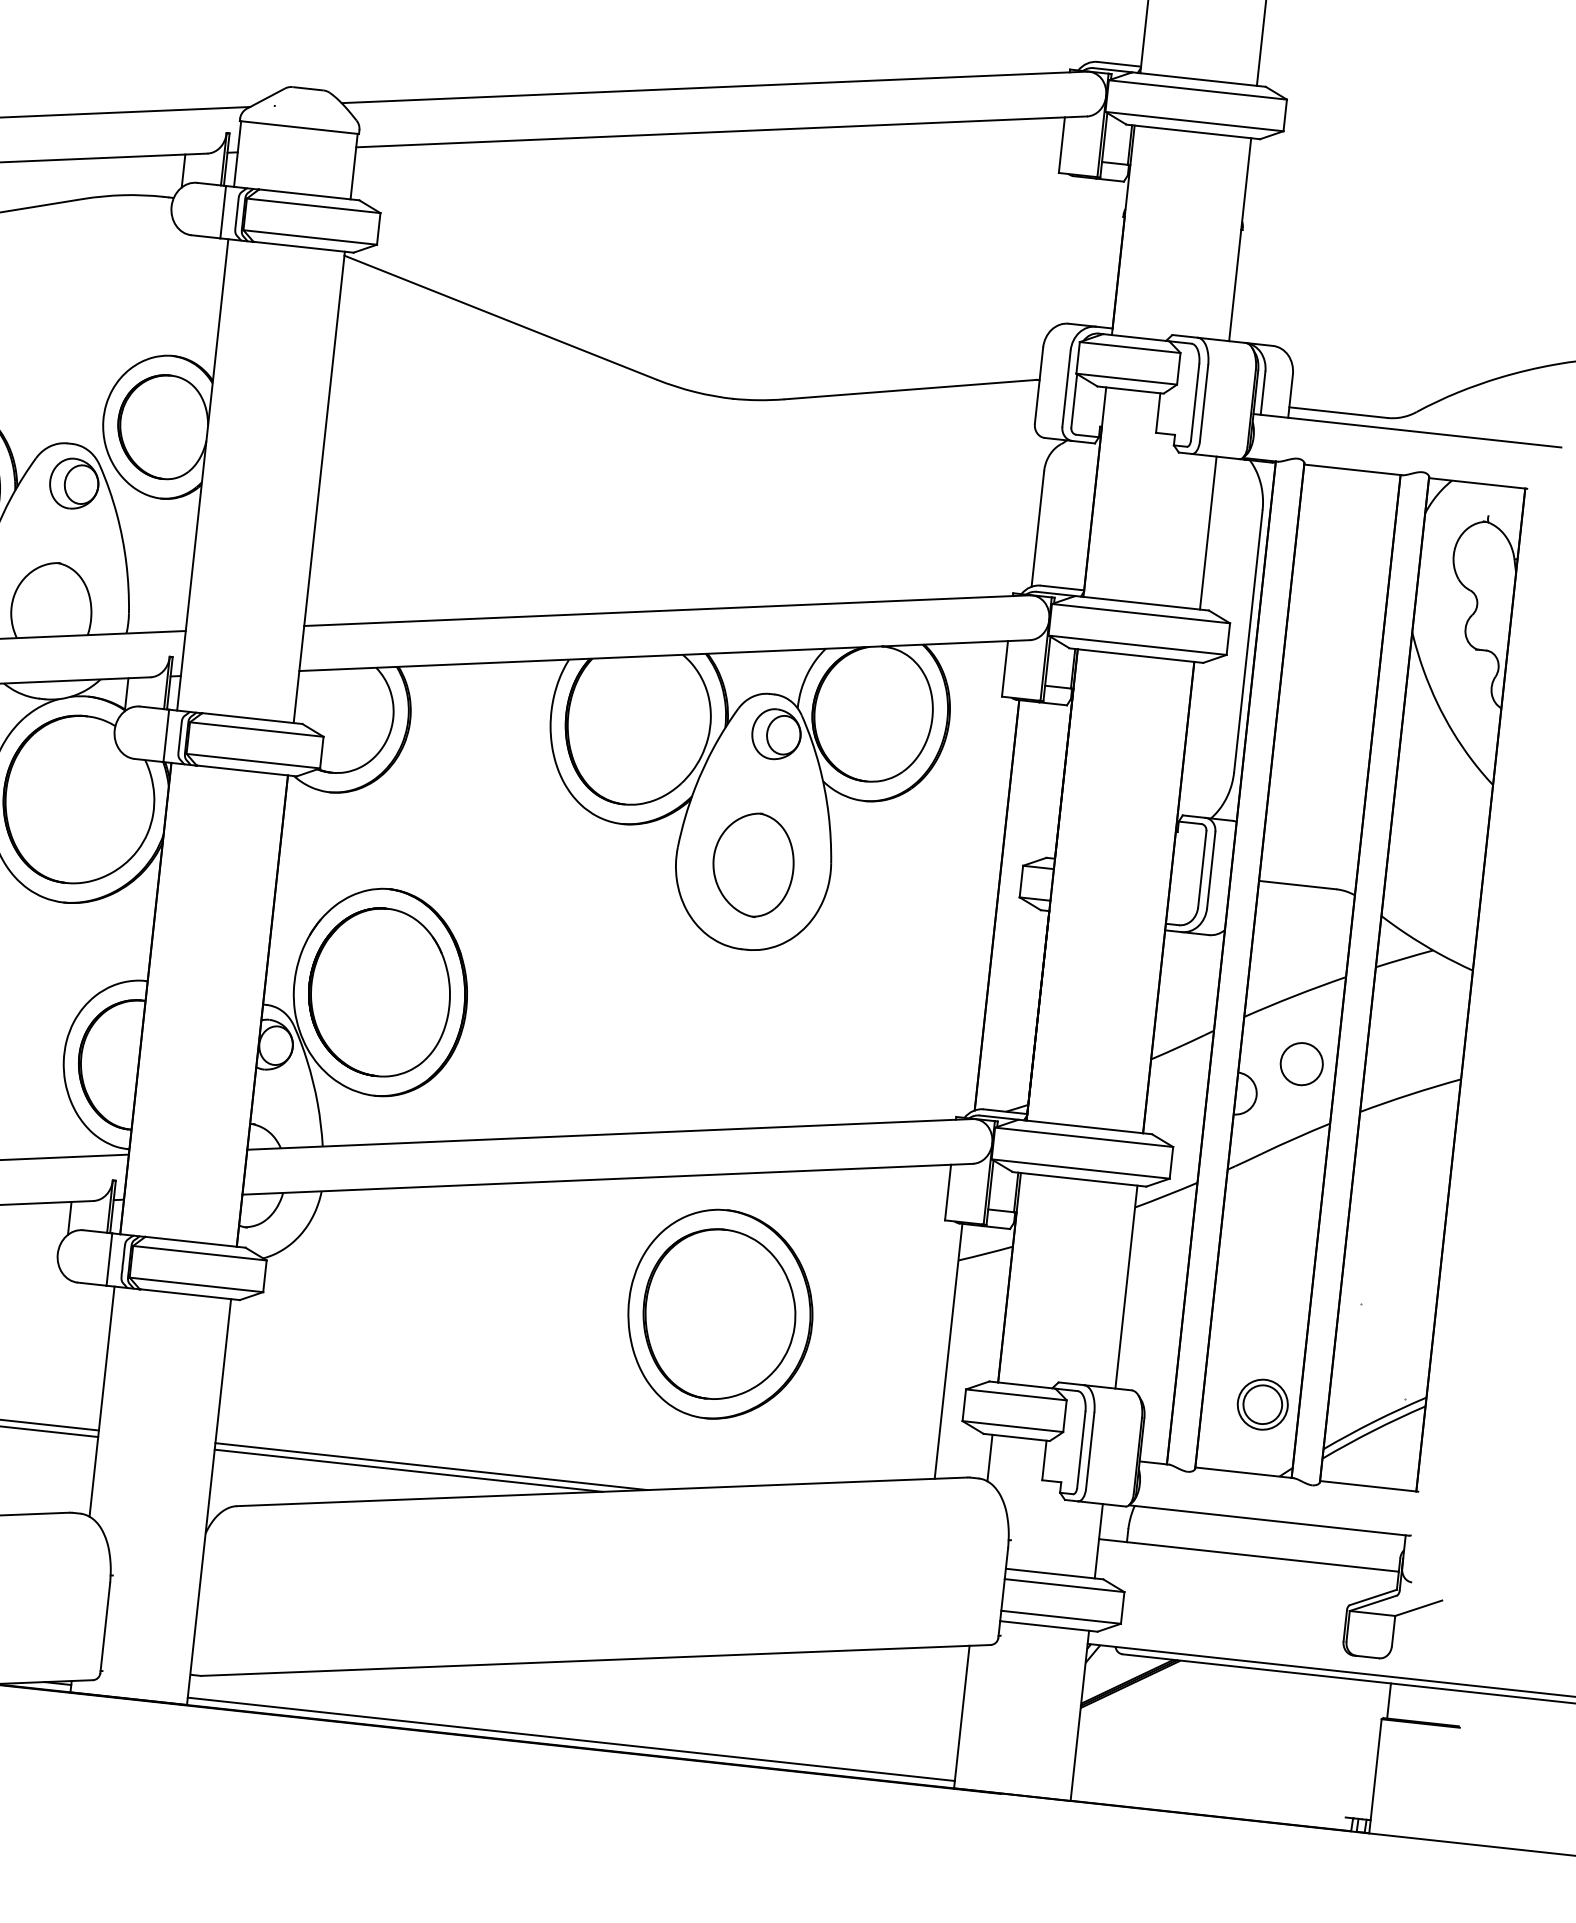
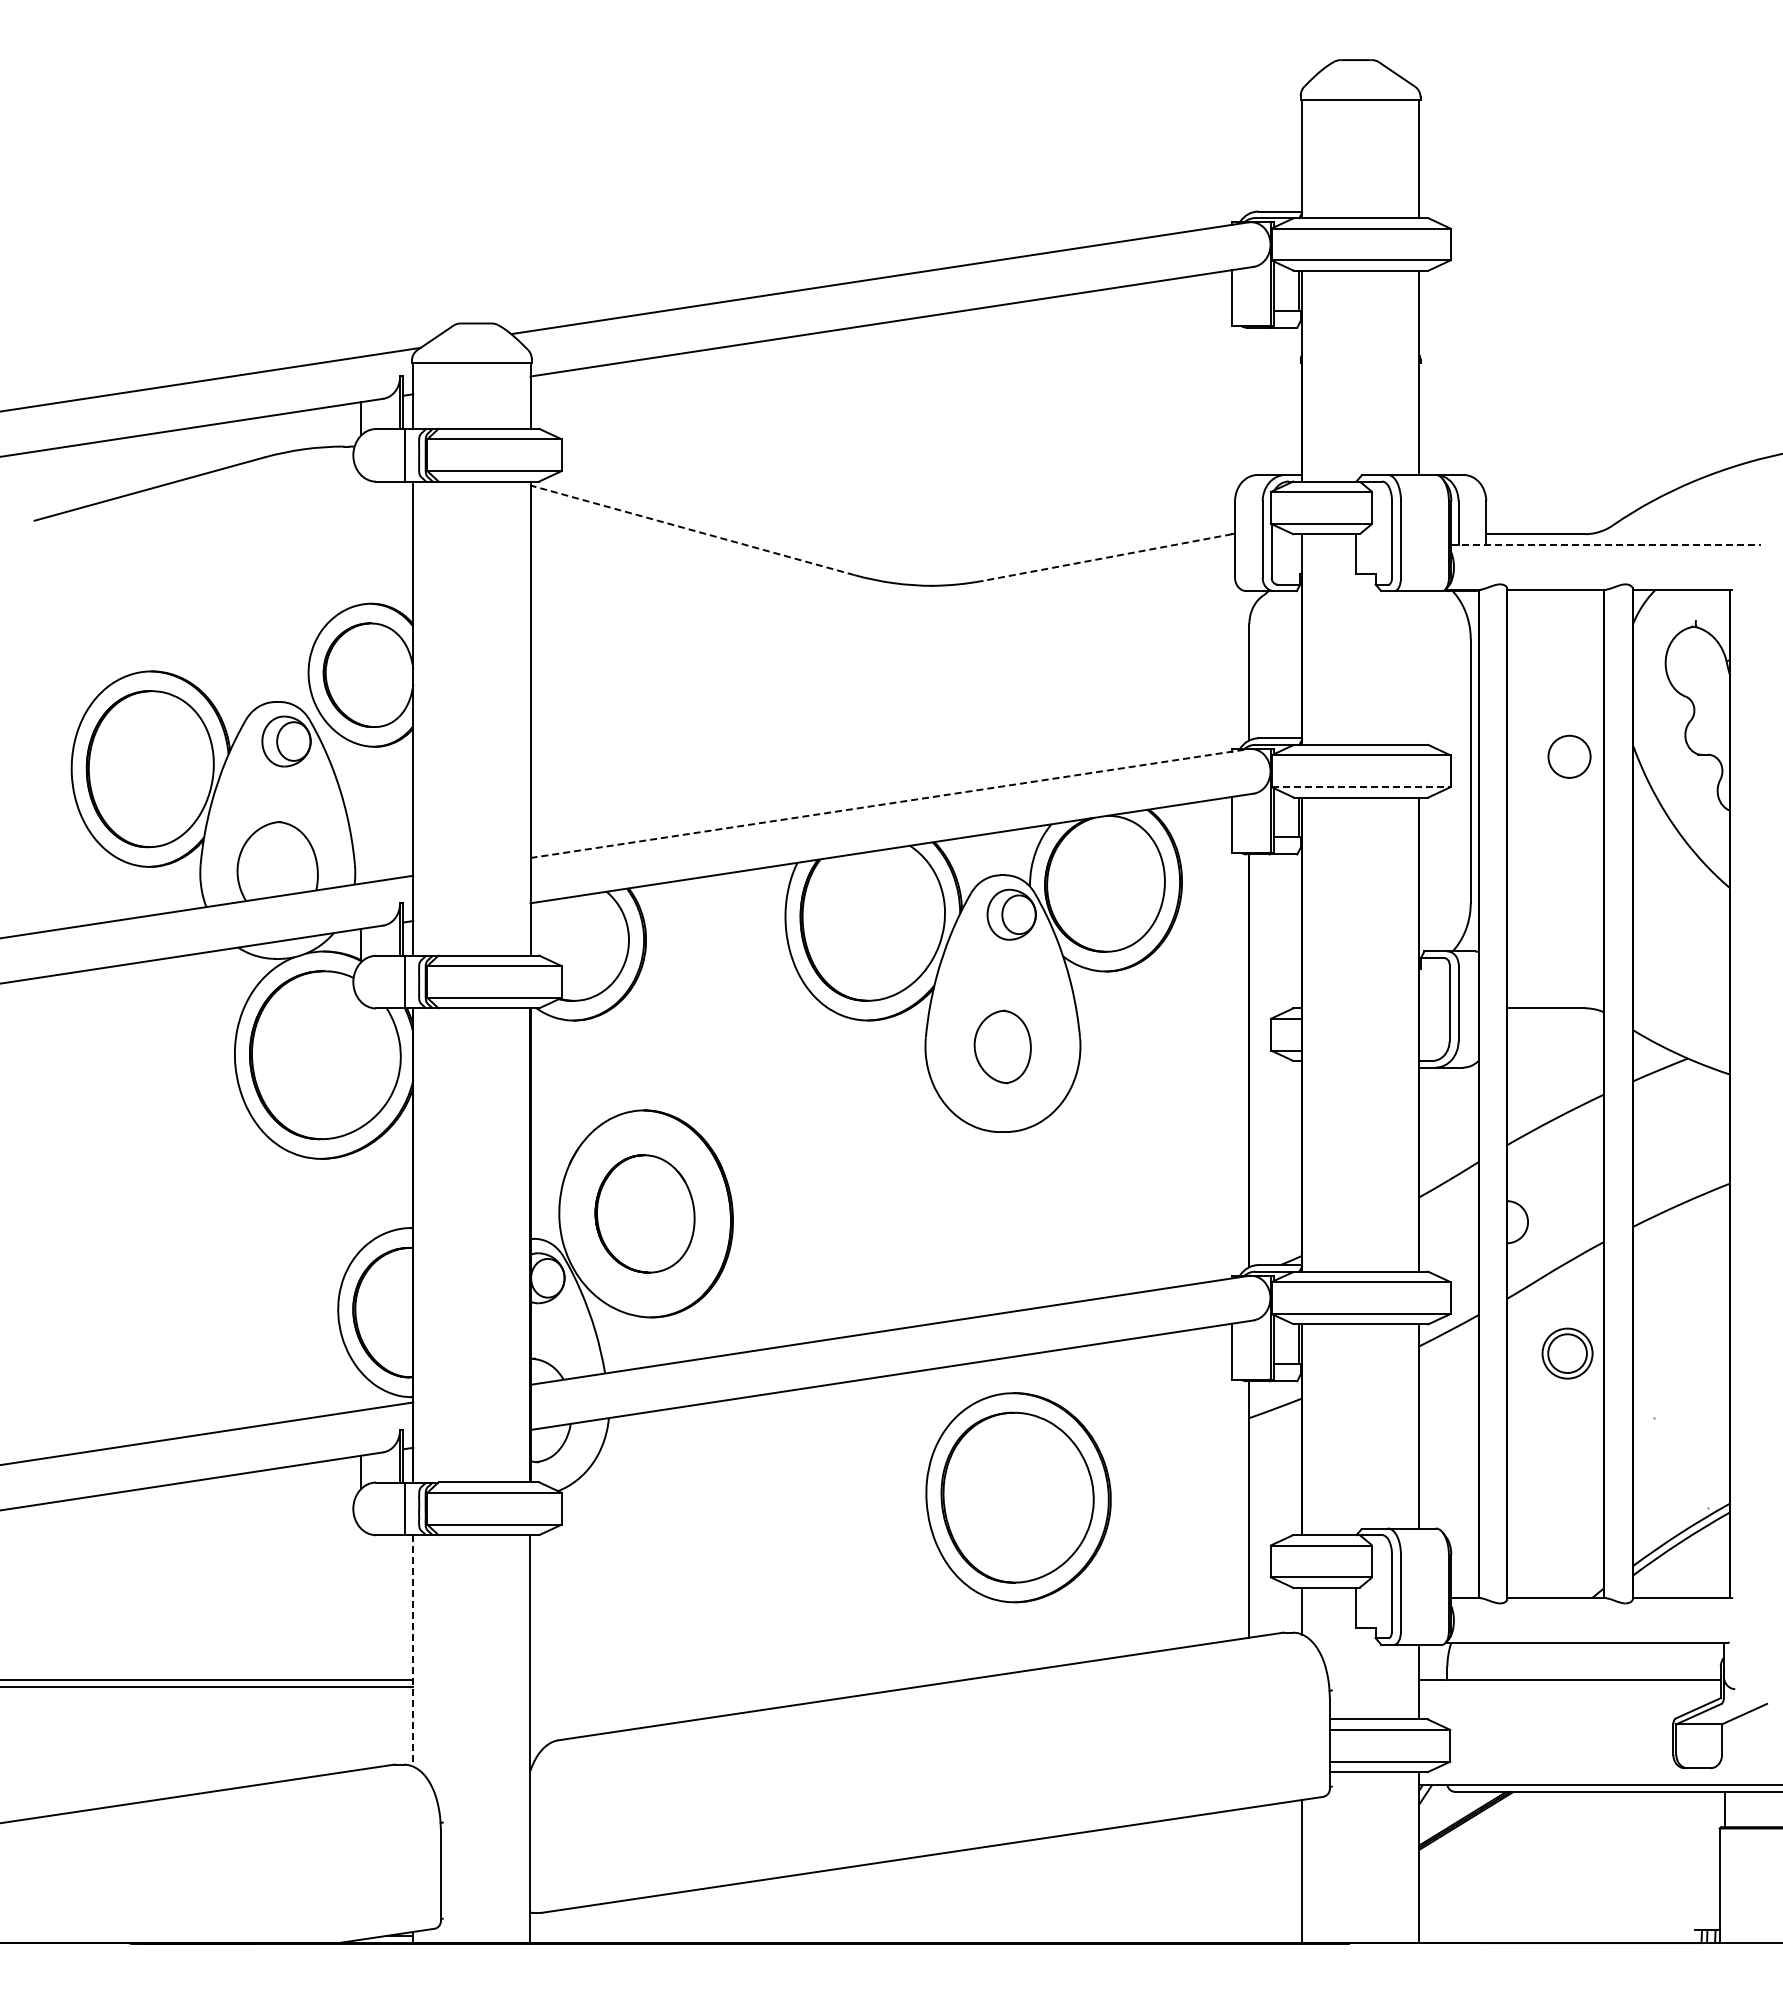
line: (499, 317) -> (691, 530), solid -> dashed
line: (910, 389) -> (1107, 557), solid -> dashed
line: (1407, 430) -> (1606, 544), solid -> dashed
line: (1208, 532) -> (1419, 667), removed
line: (668, 610) -> (890, 803), solid -> dashed
line: (1137, 645) -> (1361, 787), solid -> dashed
part: (753, 864) -> (1002, 1046), size x0.7
part: (379, 991) -> (644, 1213), size x0.7
circle: (1301, 1063) -> (1569, 756), moved
line: (102, 1401) -> (413, 1650), solid -> dashed
part: (1262, 1404) -> (1567, 1353), moved
line: (431, 1466) -> (747, 1679), removed
line: (408, 1470) -> (725, 1686), removed
line: (571, 1738) -> (916, 1935), removed

